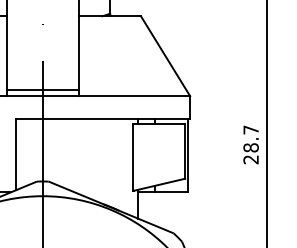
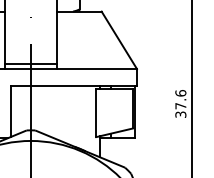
text: (250, 144) -> (180, 103), 28.7 -> 37.6

